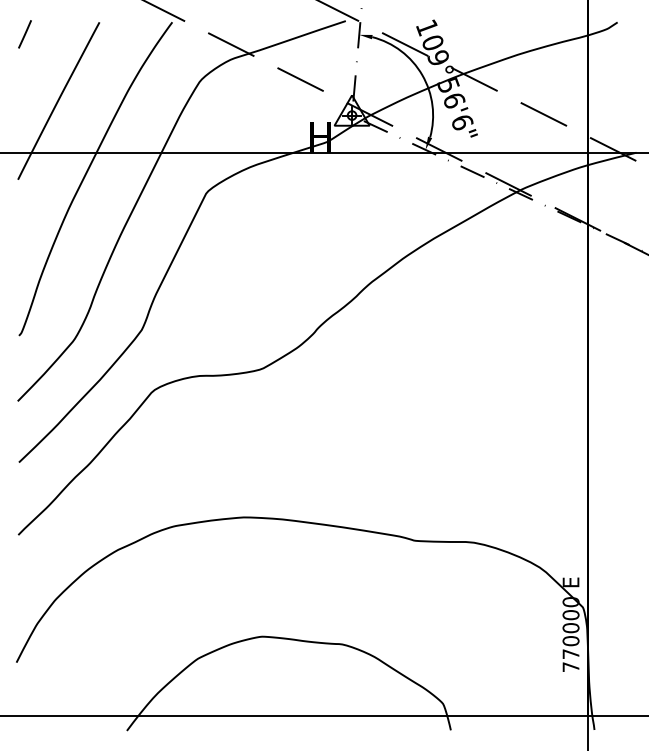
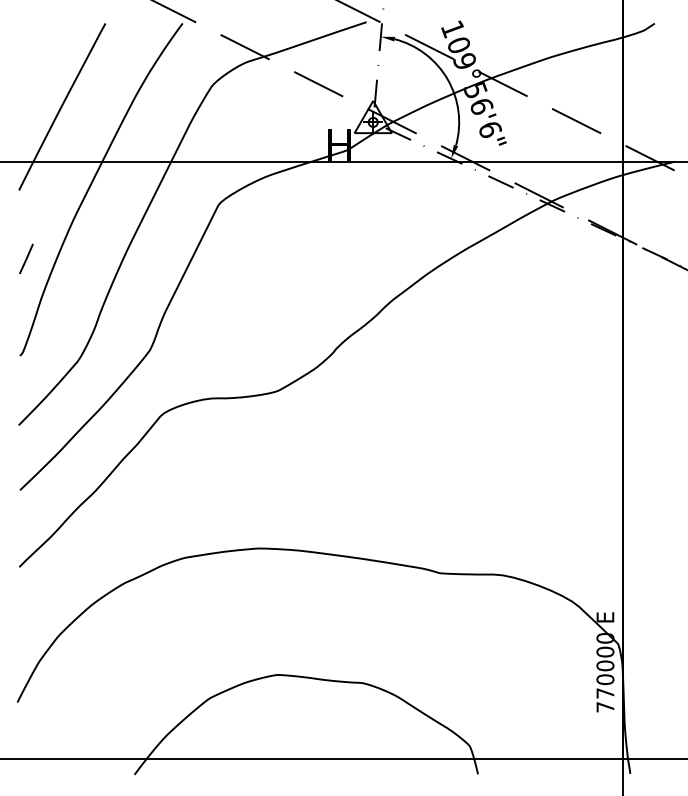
line: (24, 34) -> (25, 259), moved

